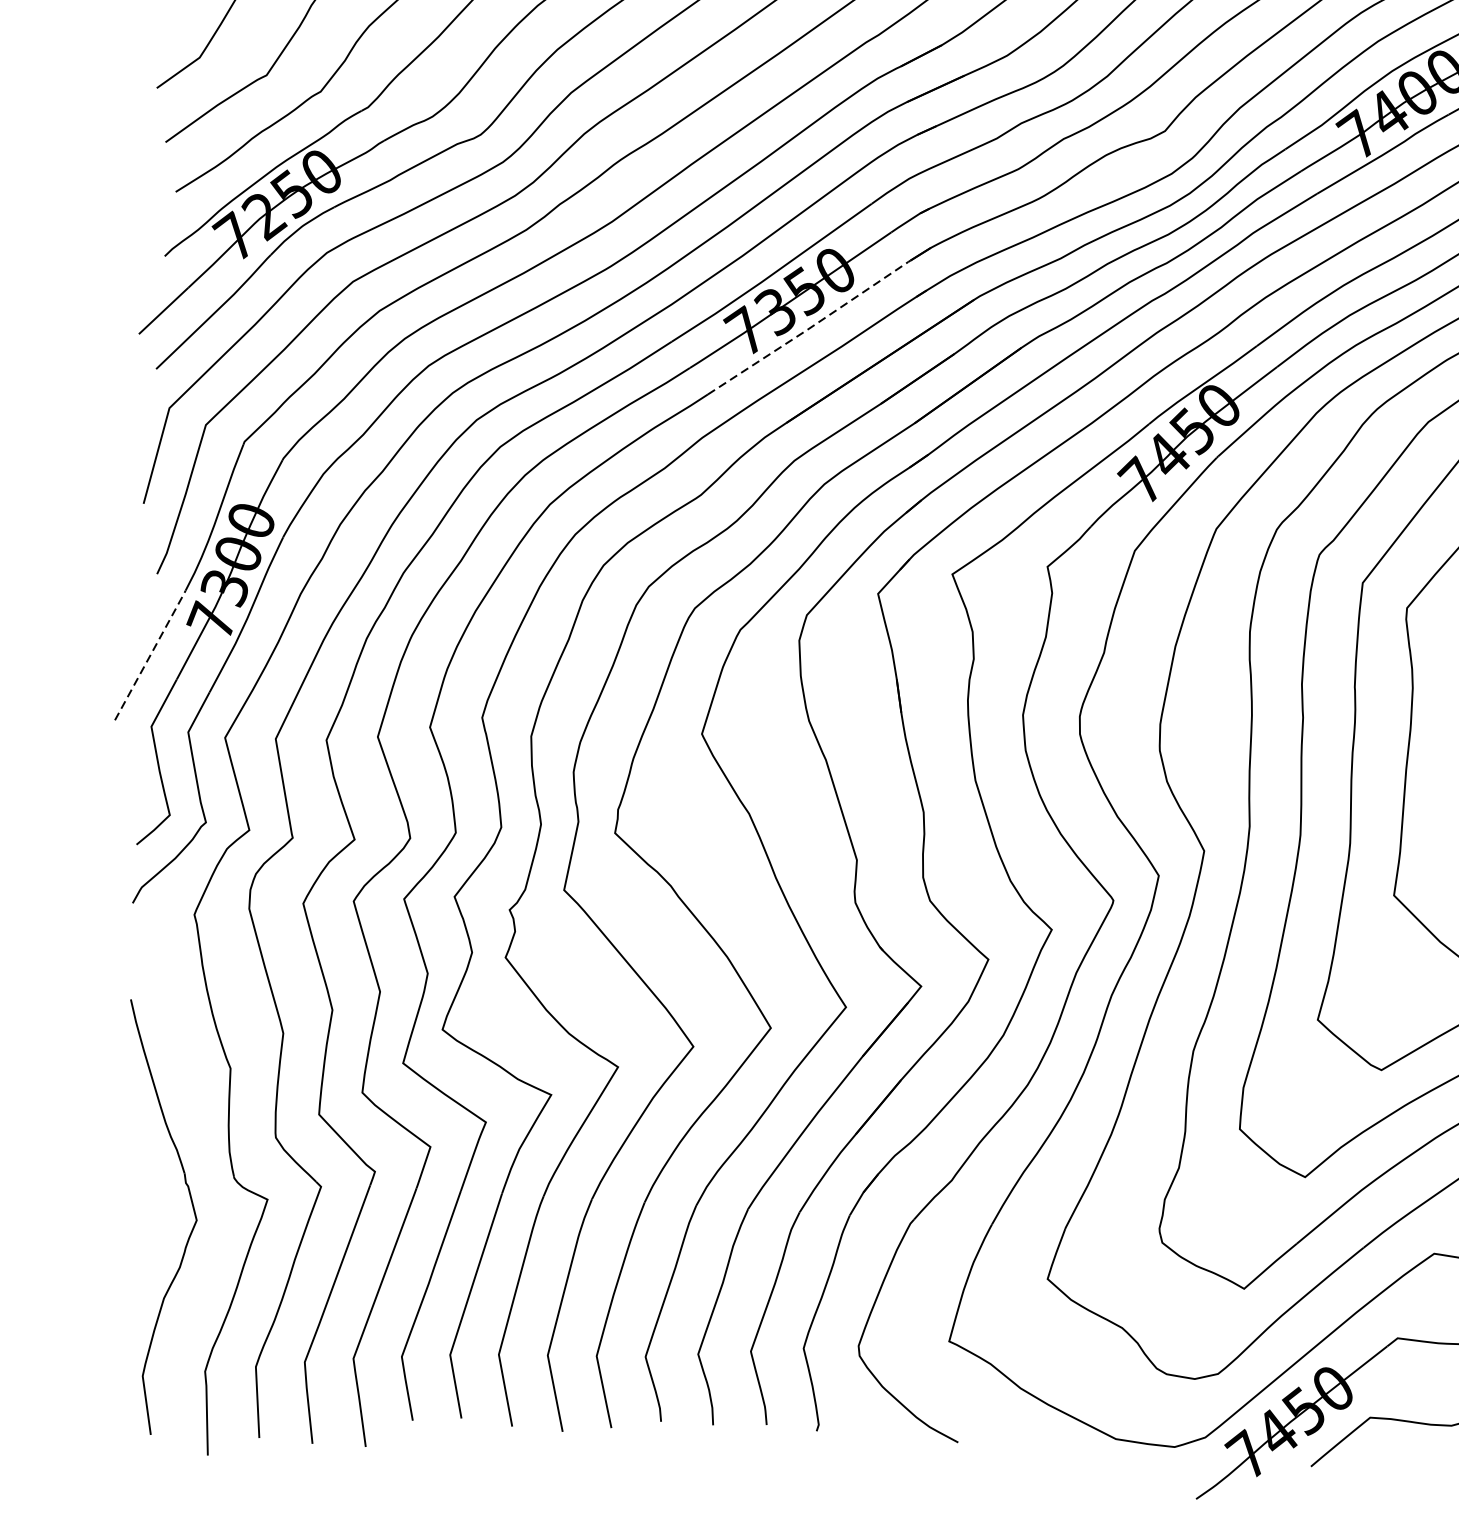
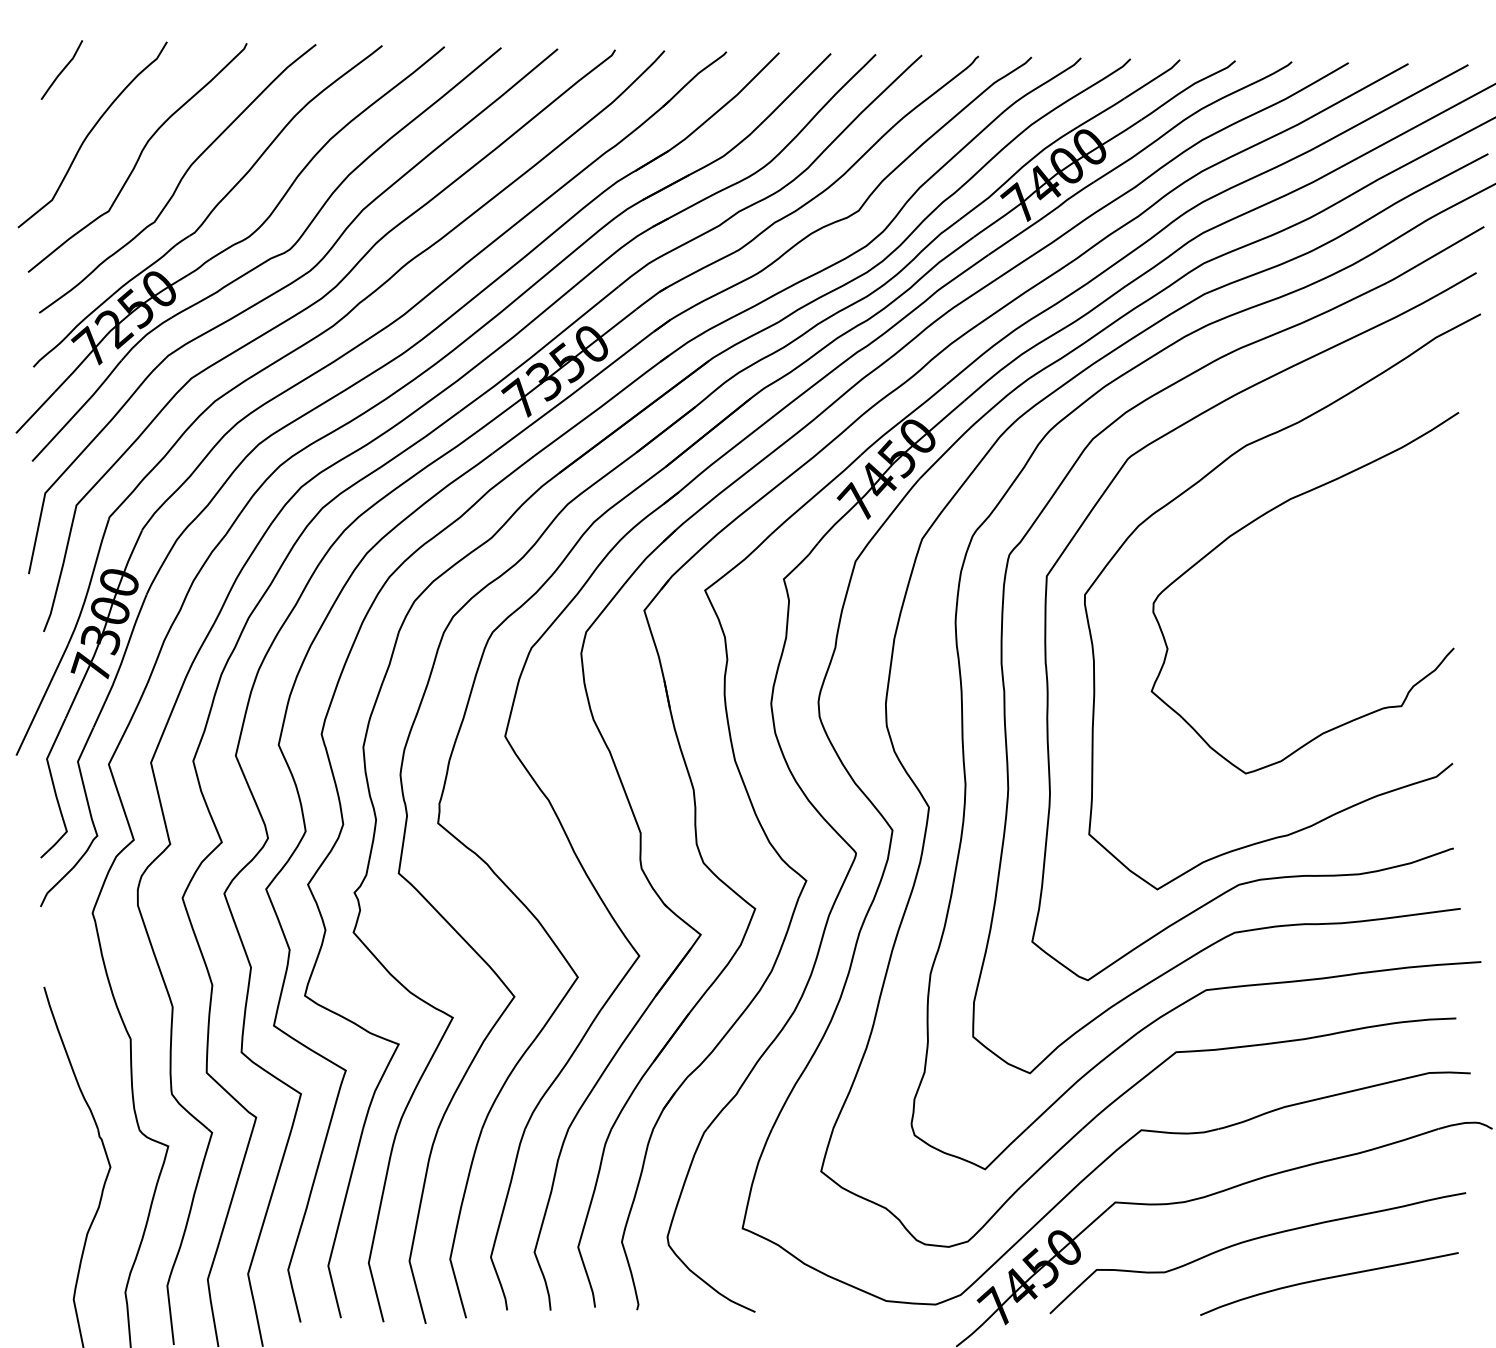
line: (810, 327) -> (574, 392), dashed -> solid
line: (150, 653) -> (42, 698), dashed -> solid

